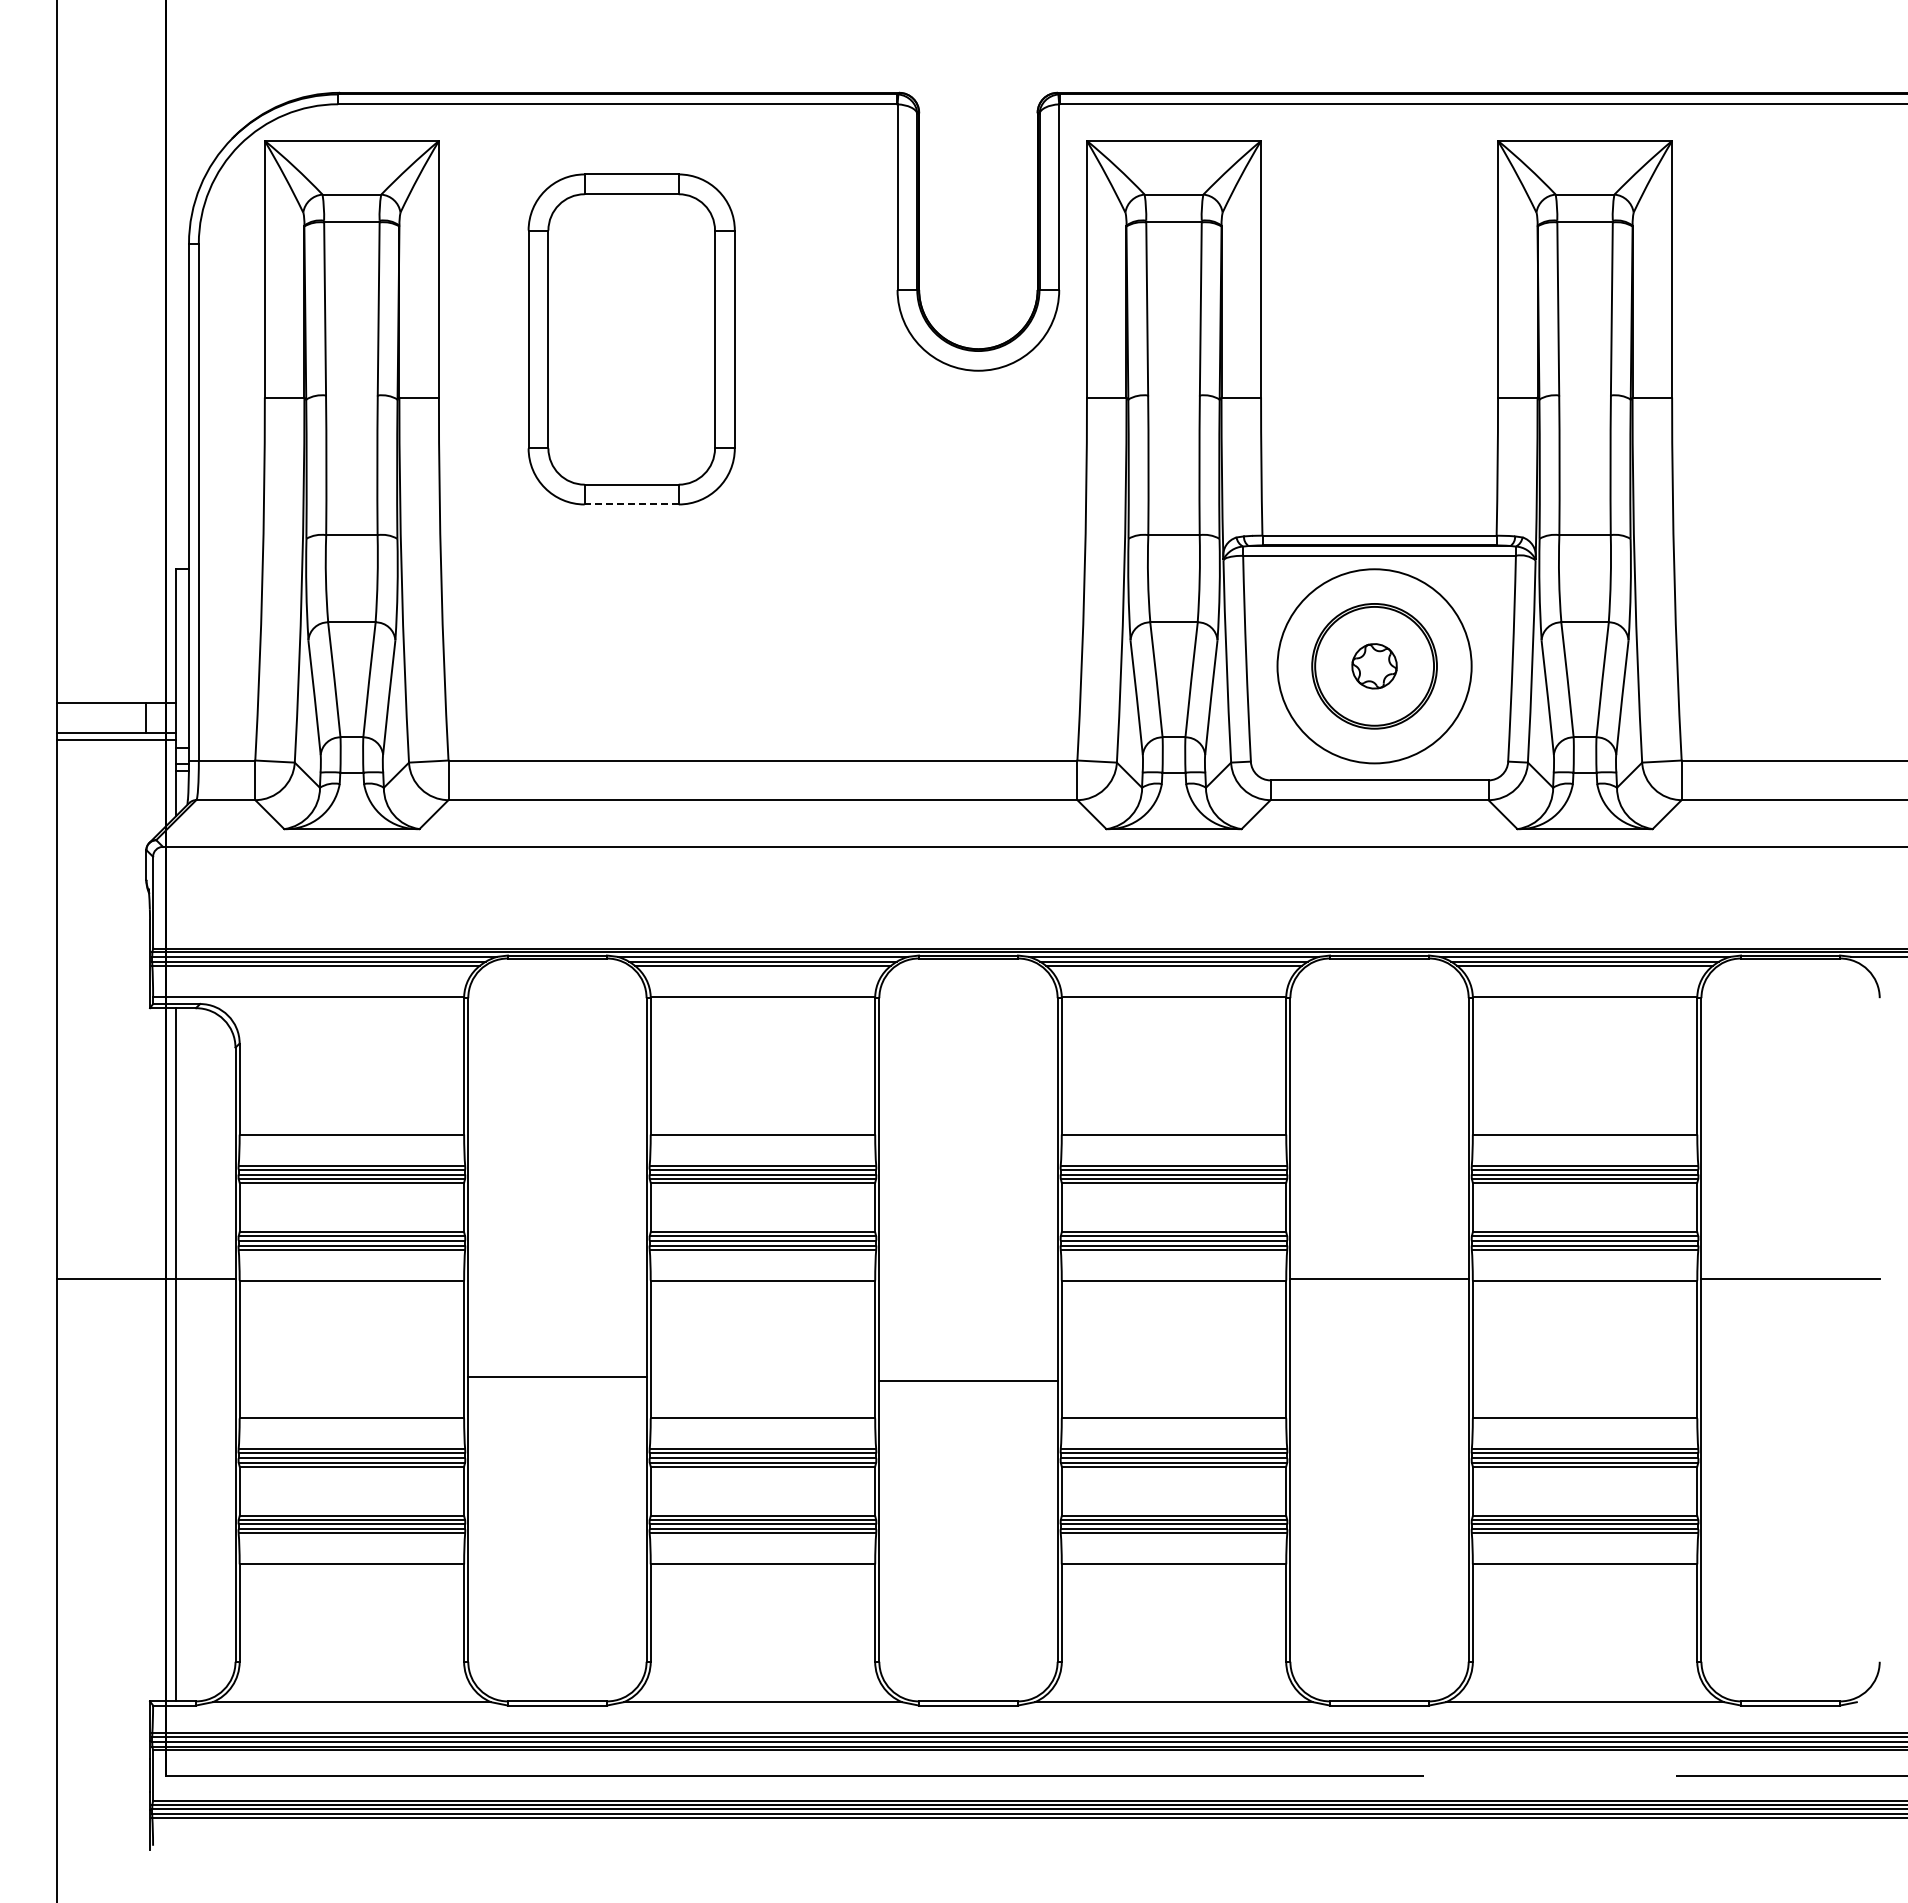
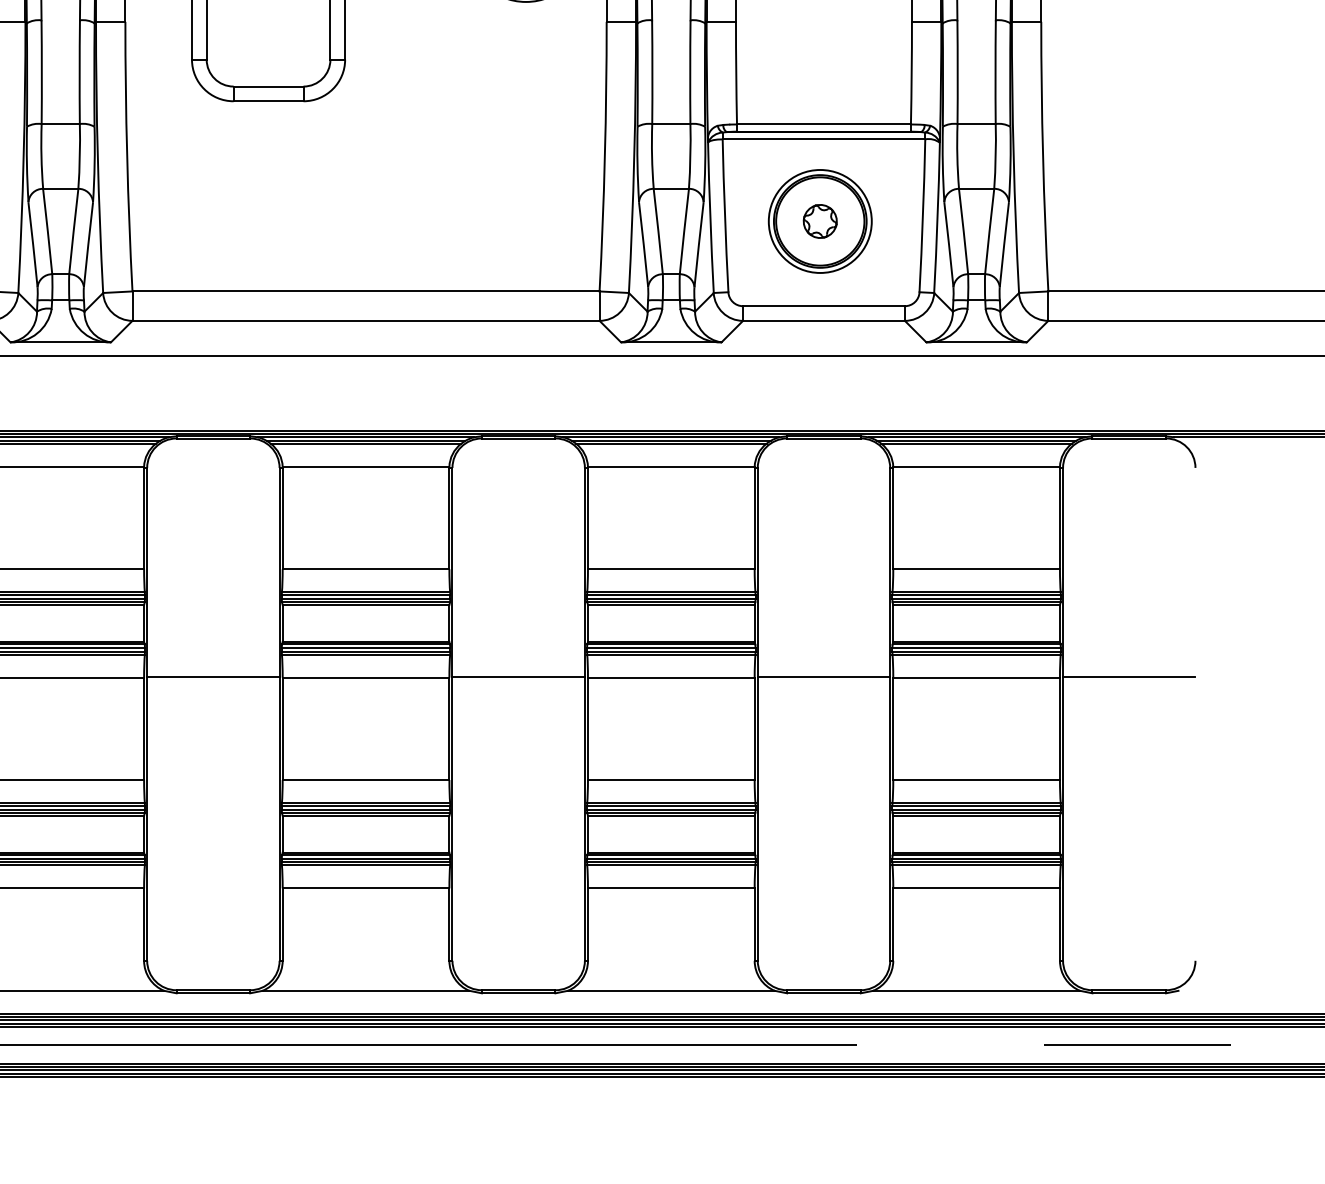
line: (631, 504) -> (268, 101), dashed -> solid
circle: (1374, 666) -> (820, 221), size x0.71
line: (557, 1377) -> (213, 676), moved
line: (968, 1381) -> (518, 676), moved

